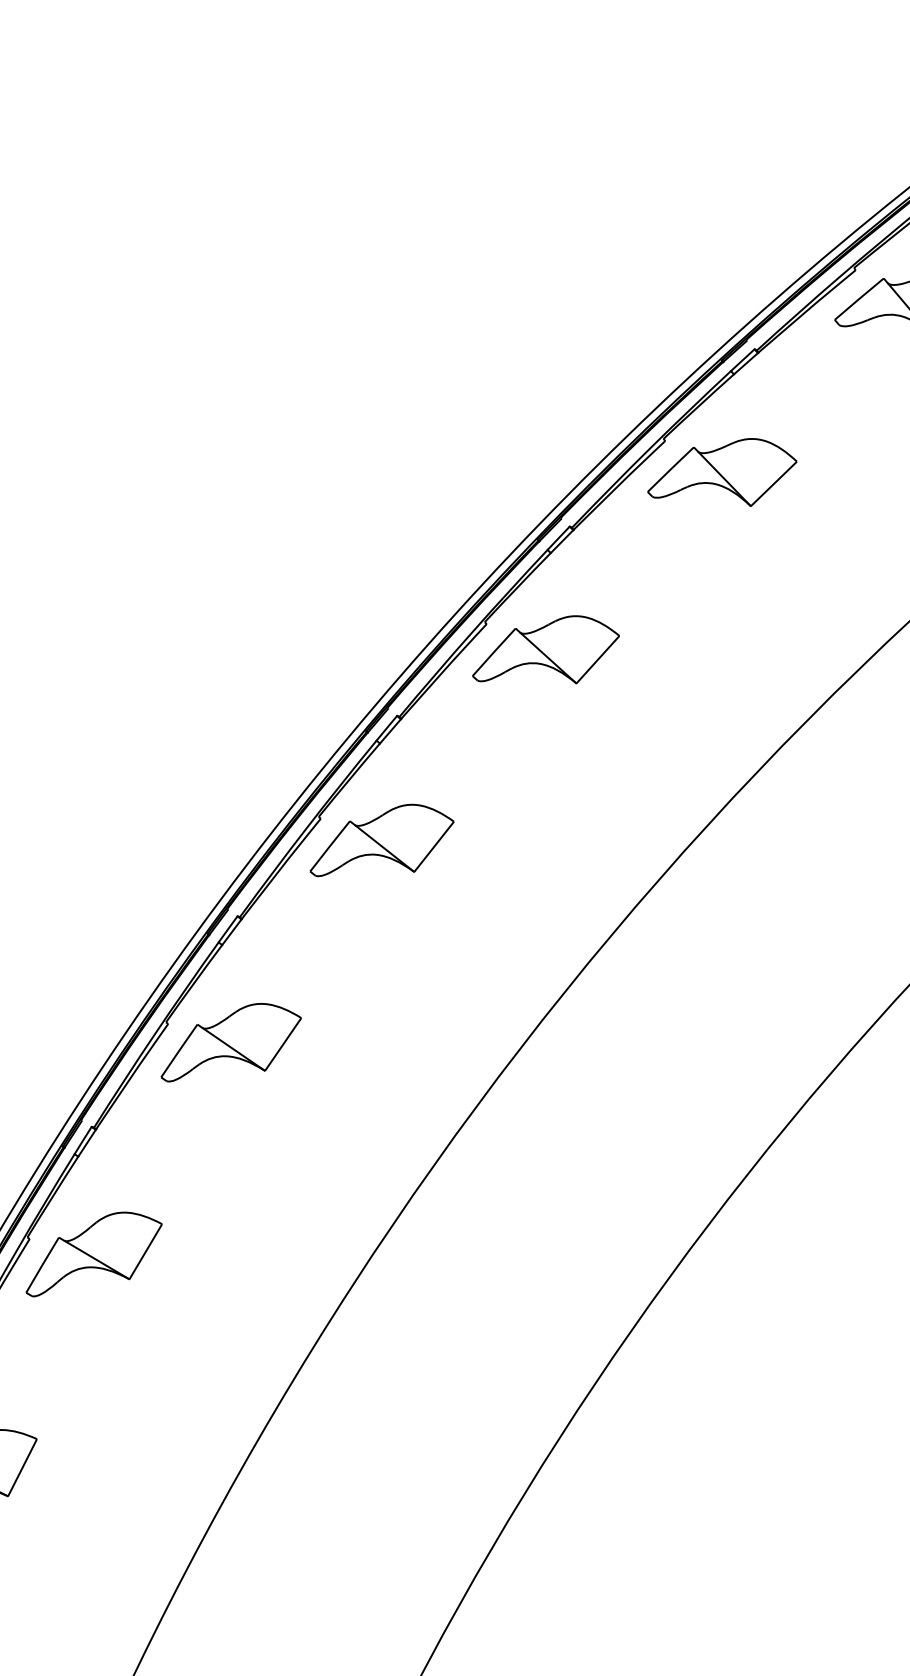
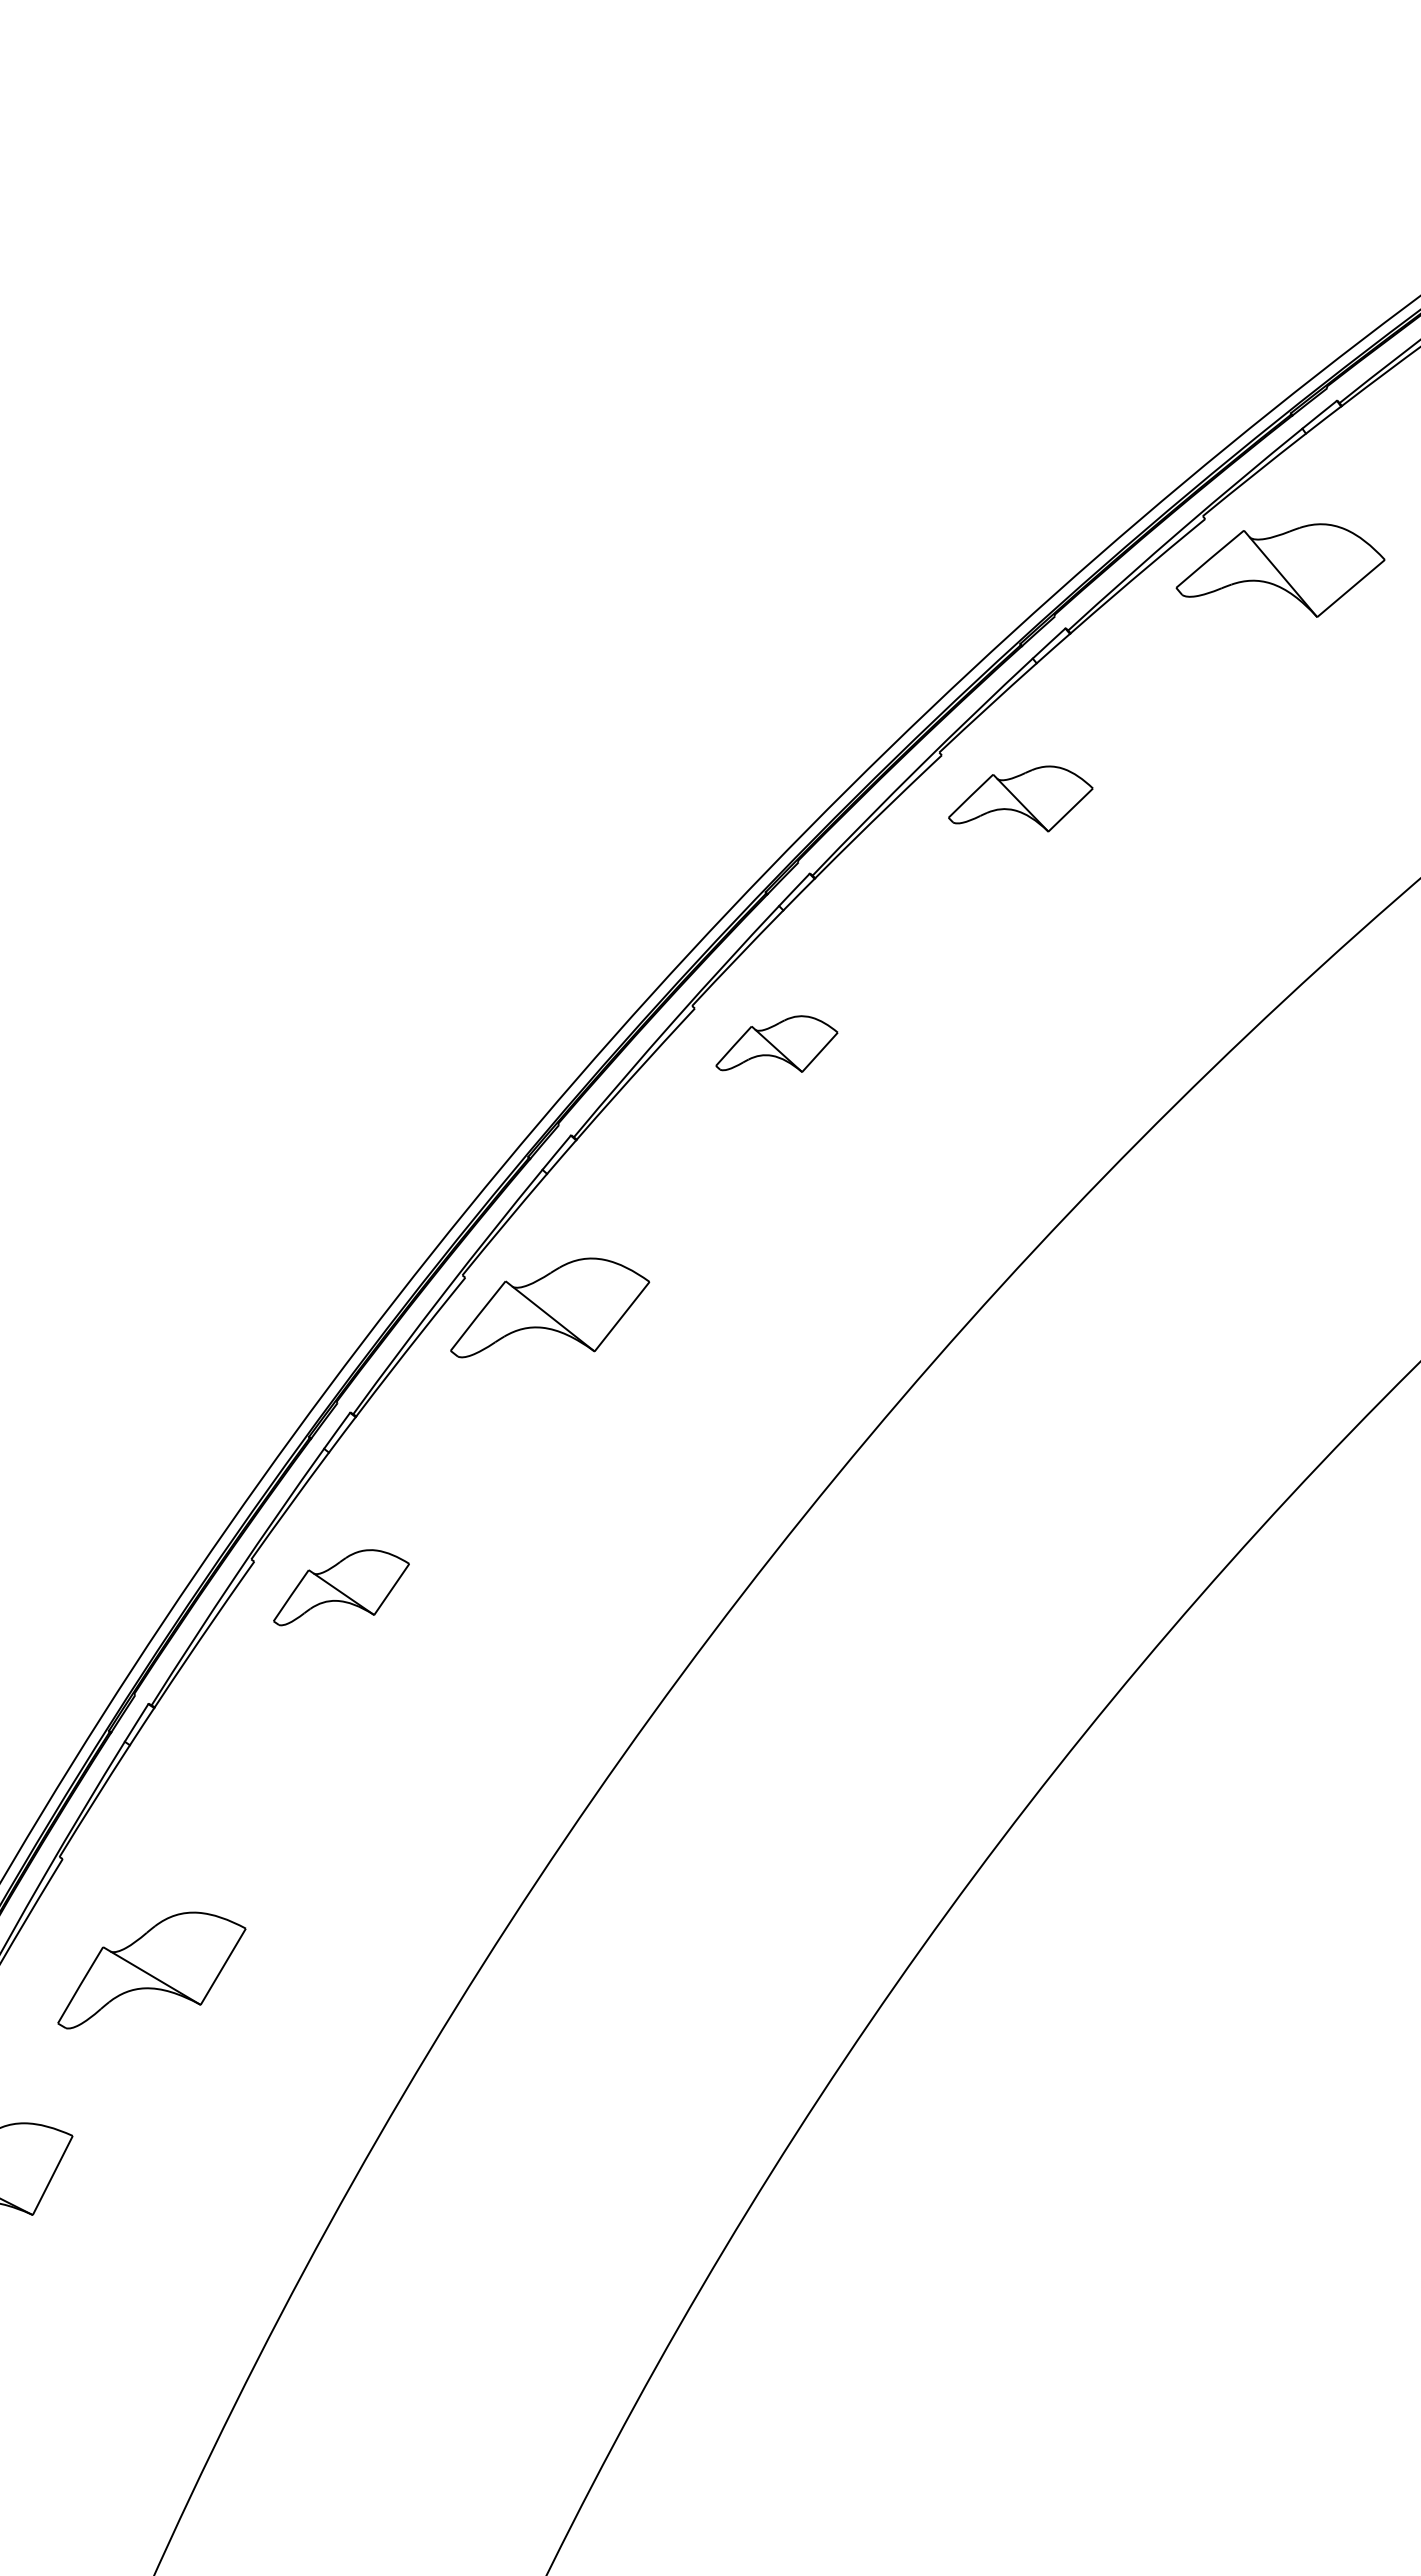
part: (722, 472) -> (1020, 798), size x0.7
part: (545, 649) -> (776, 1043), size x0.6
part: (231, 1042) -> (341, 1587), size x0.7
part: (93, 1254) -> (151, 1970), moved

